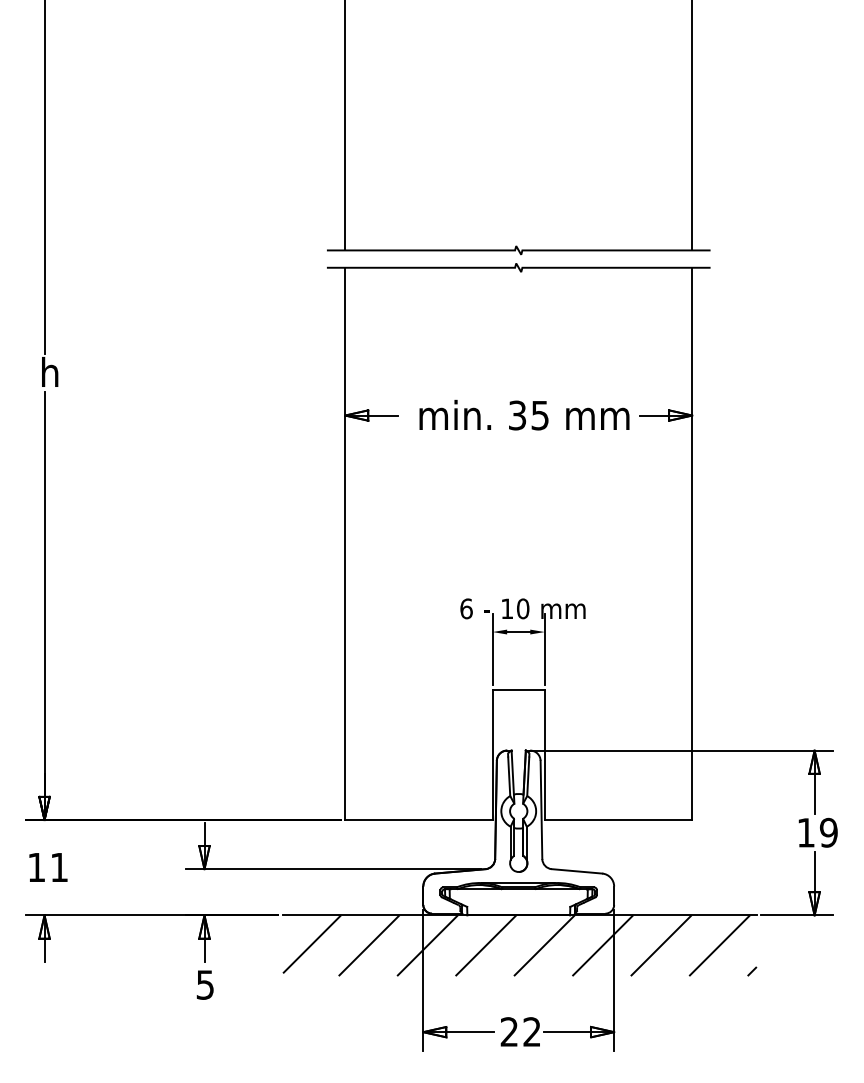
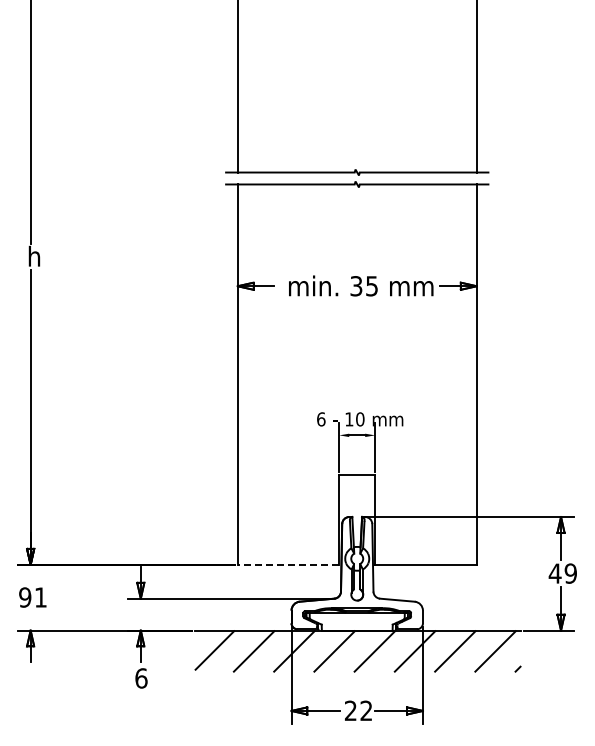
line: (418, 819) -> (288, 564), solid -> dashed
text: (805, 832) -> (554, 573), 19 -> 49
text: (37, 867) -> (25, 597), 11 -> 91
text: (205, 985) -> (141, 678), 5 -> 6

